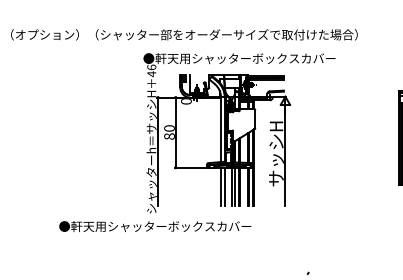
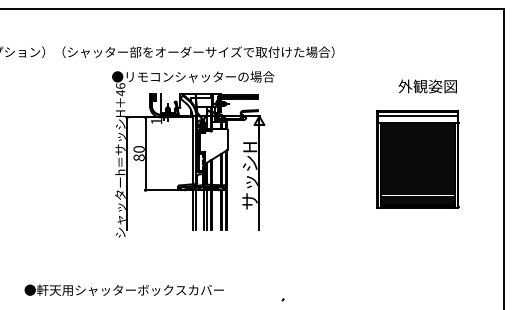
text: (245, 58) -> (217, 76), ●軒天用シャッターボックスカバー -> ●リモコンシャッターの場合
text: (186, 101) -> (156, 121), 0 -> 1
text: (154, 225) -> (123, 289), moved

